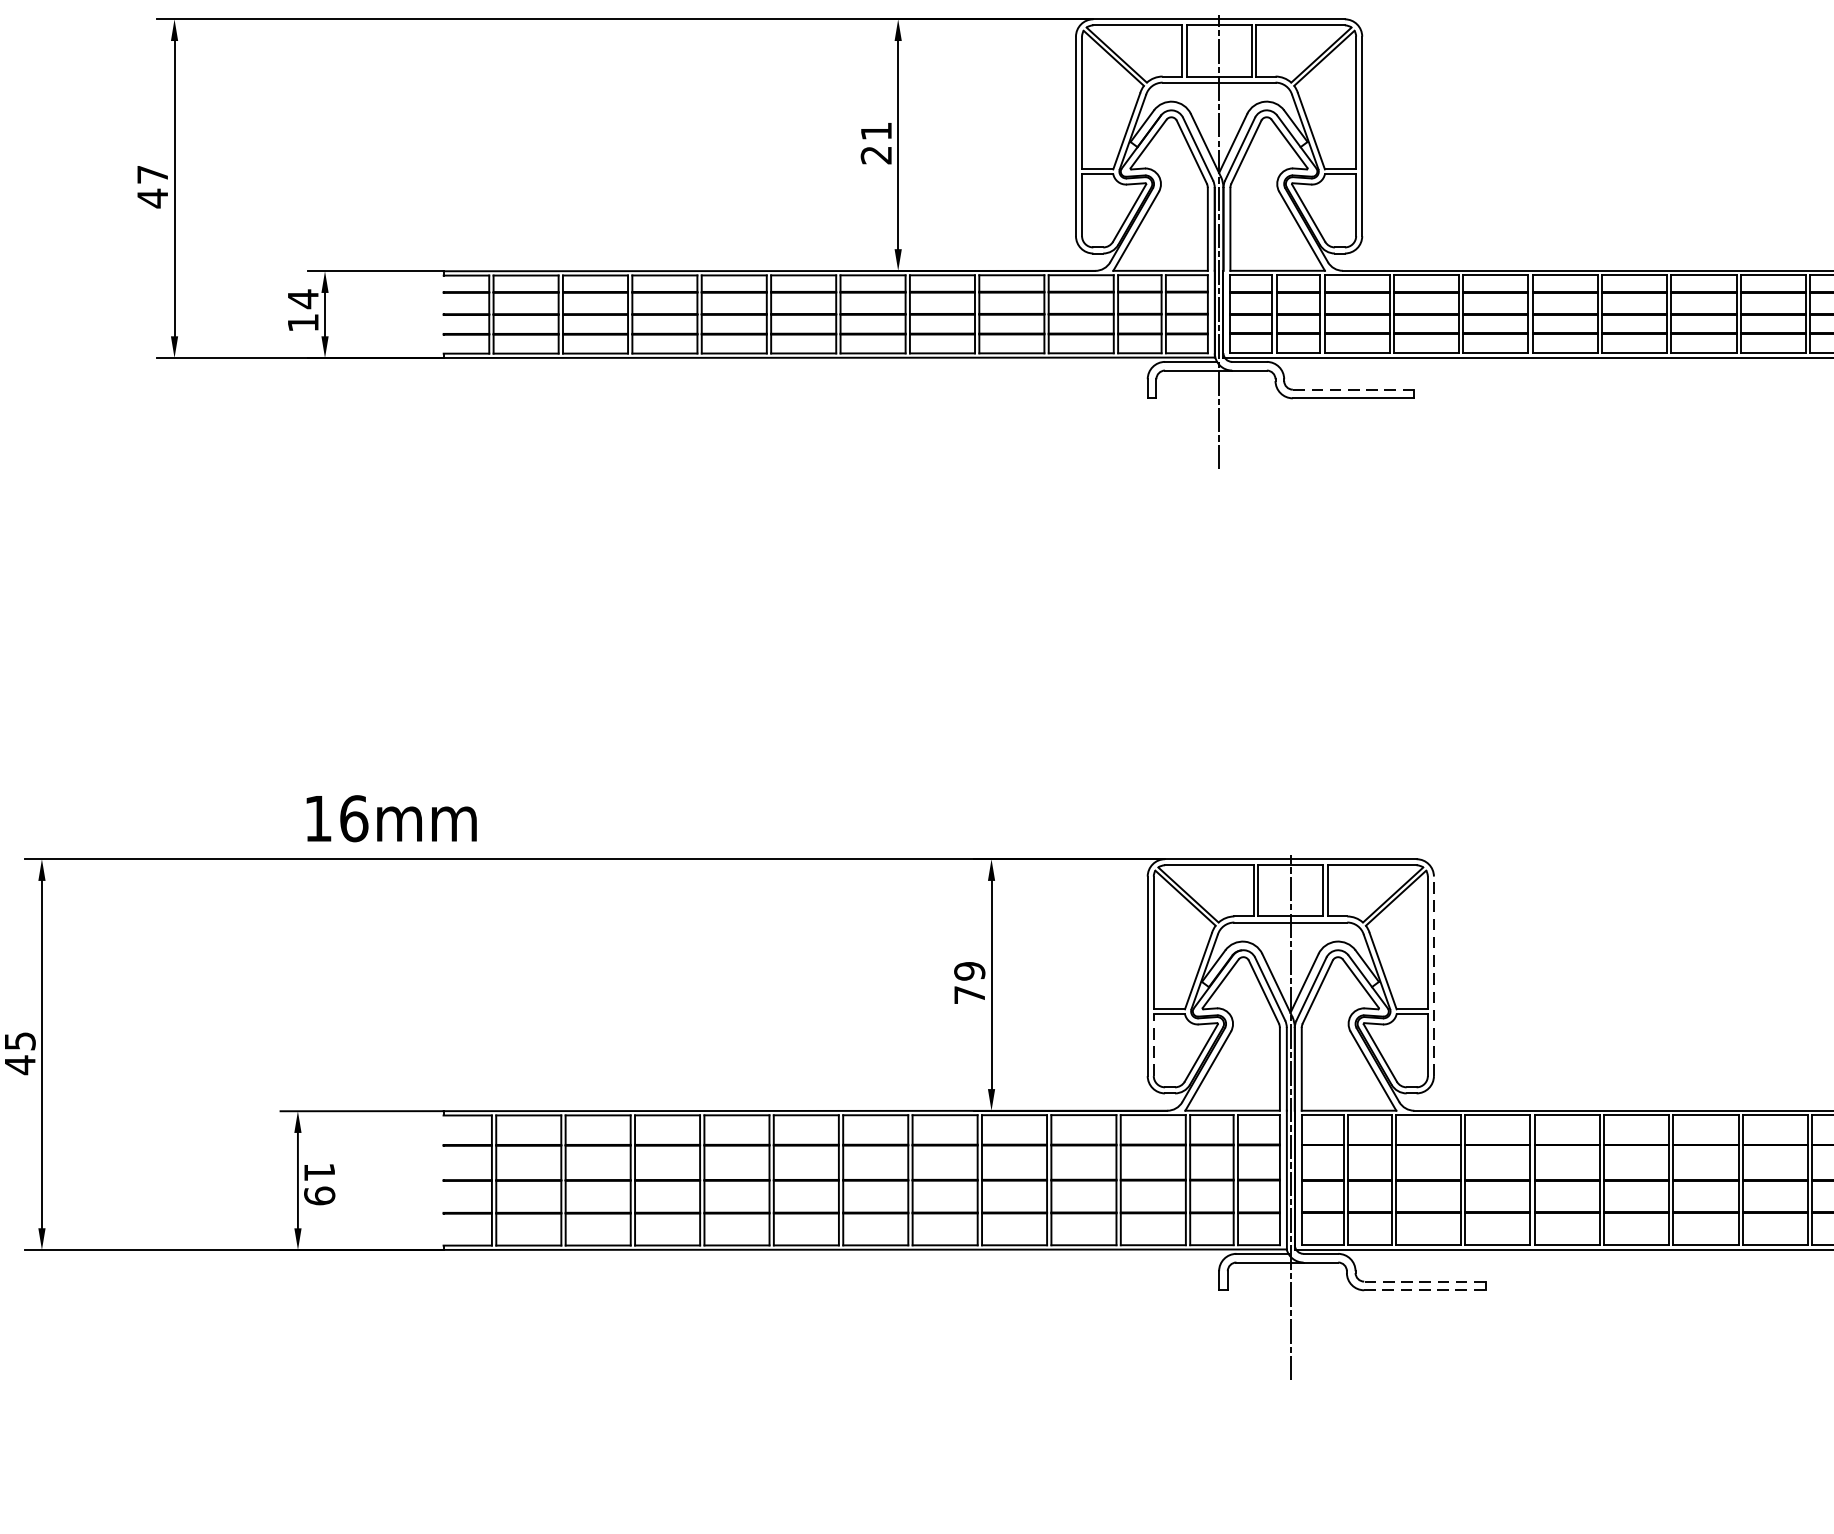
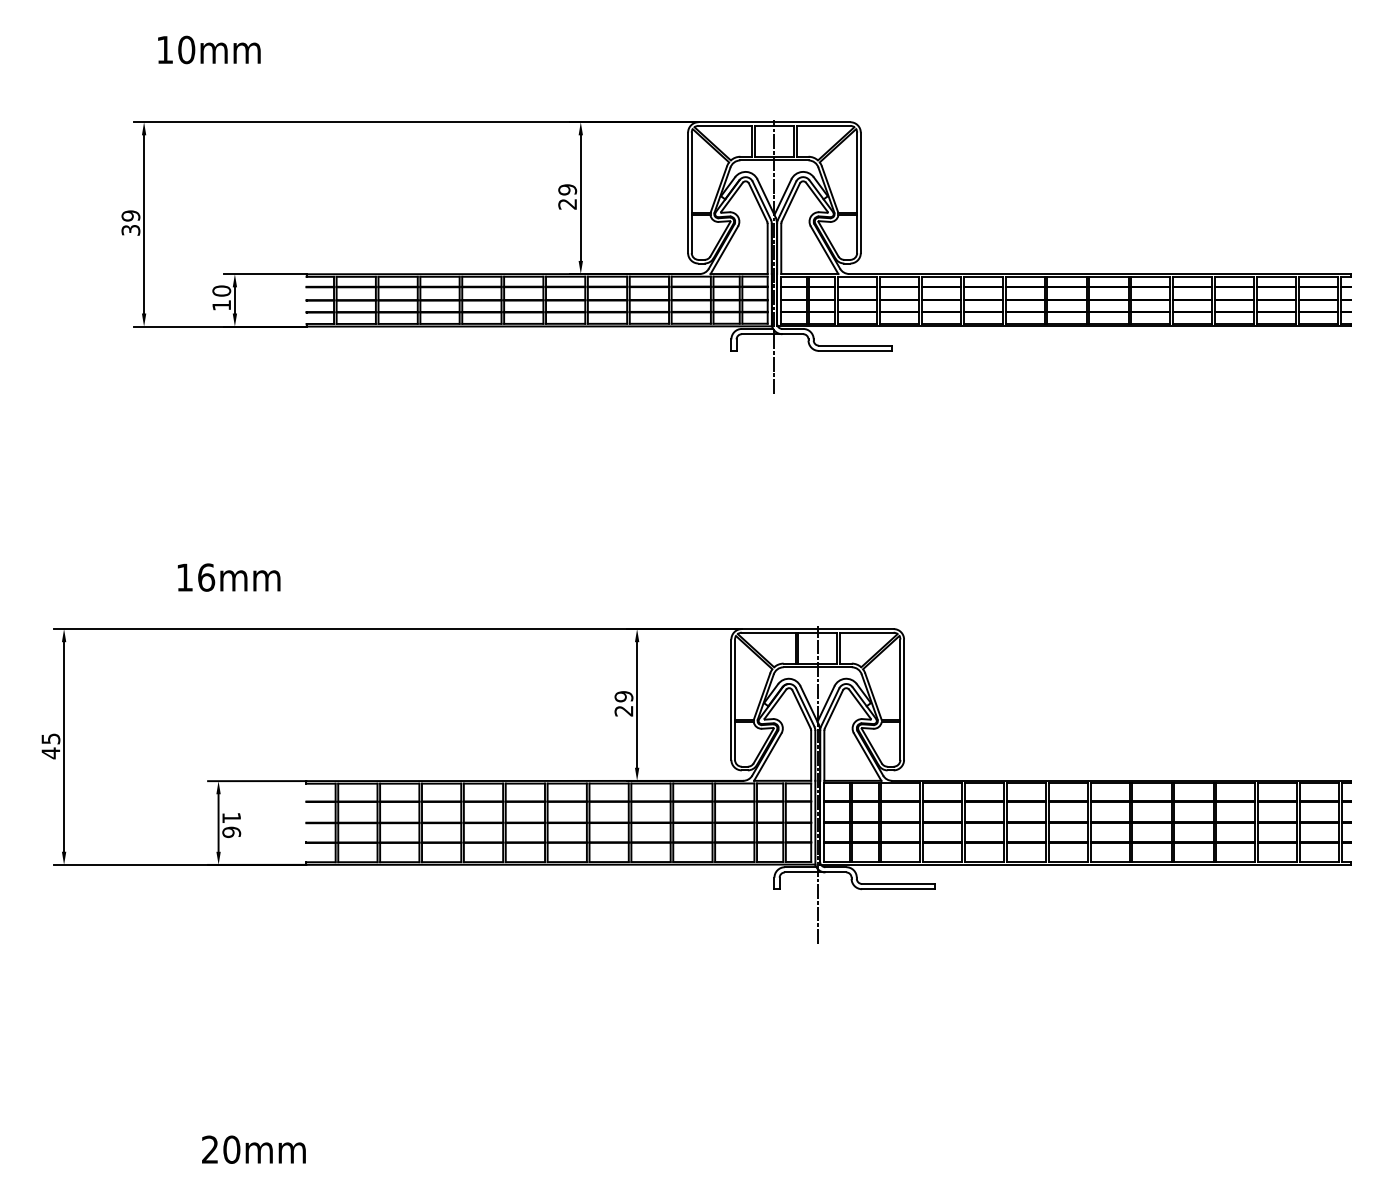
text: (876, 130) -> (567, 189), 21 -> 29
text: (151, 187) -> (130, 223), 47 -> 39
text: (302, 299) -> (221, 291), 14 -> 10
line: (1353, 389) -> (855, 345), dashed -> solid
text: (392, 818) -> (229, 577), moved
line: (1434, 975) -> (904, 699), dashed -> solid
text: (968, 994) -> (623, 710), 79 -> 29
line: (1154, 1045) -> (735, 741), dashed -> solid
text: (319, 1194) -> (231, 831), 19 -> 16
line: (1424, 1280) -> (898, 883), dashed -> solid
line: (1424, 1290) -> (898, 889), dashed -> solid

